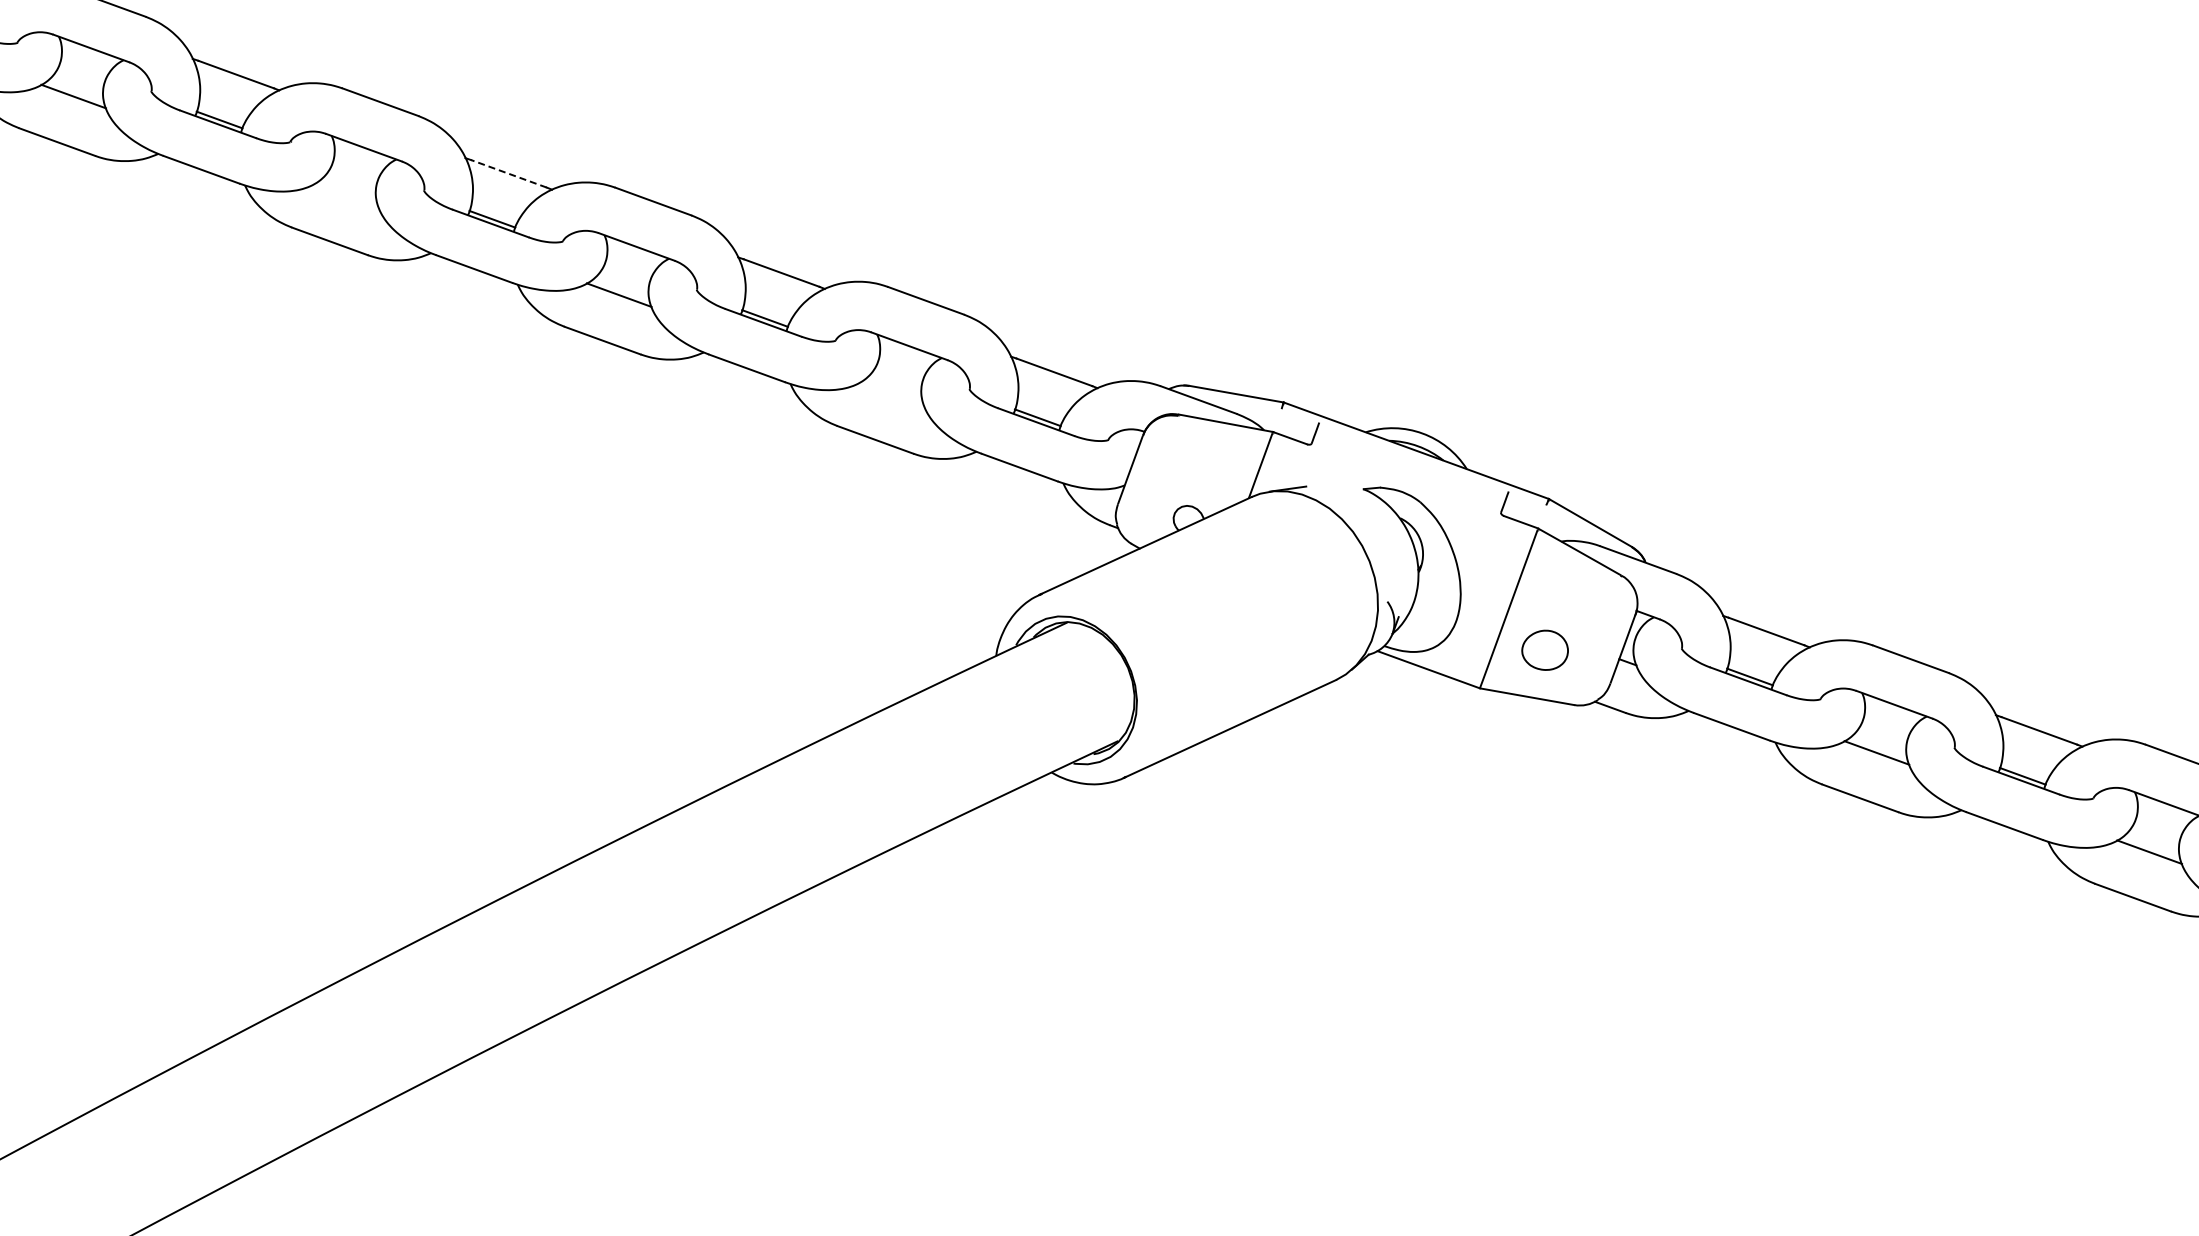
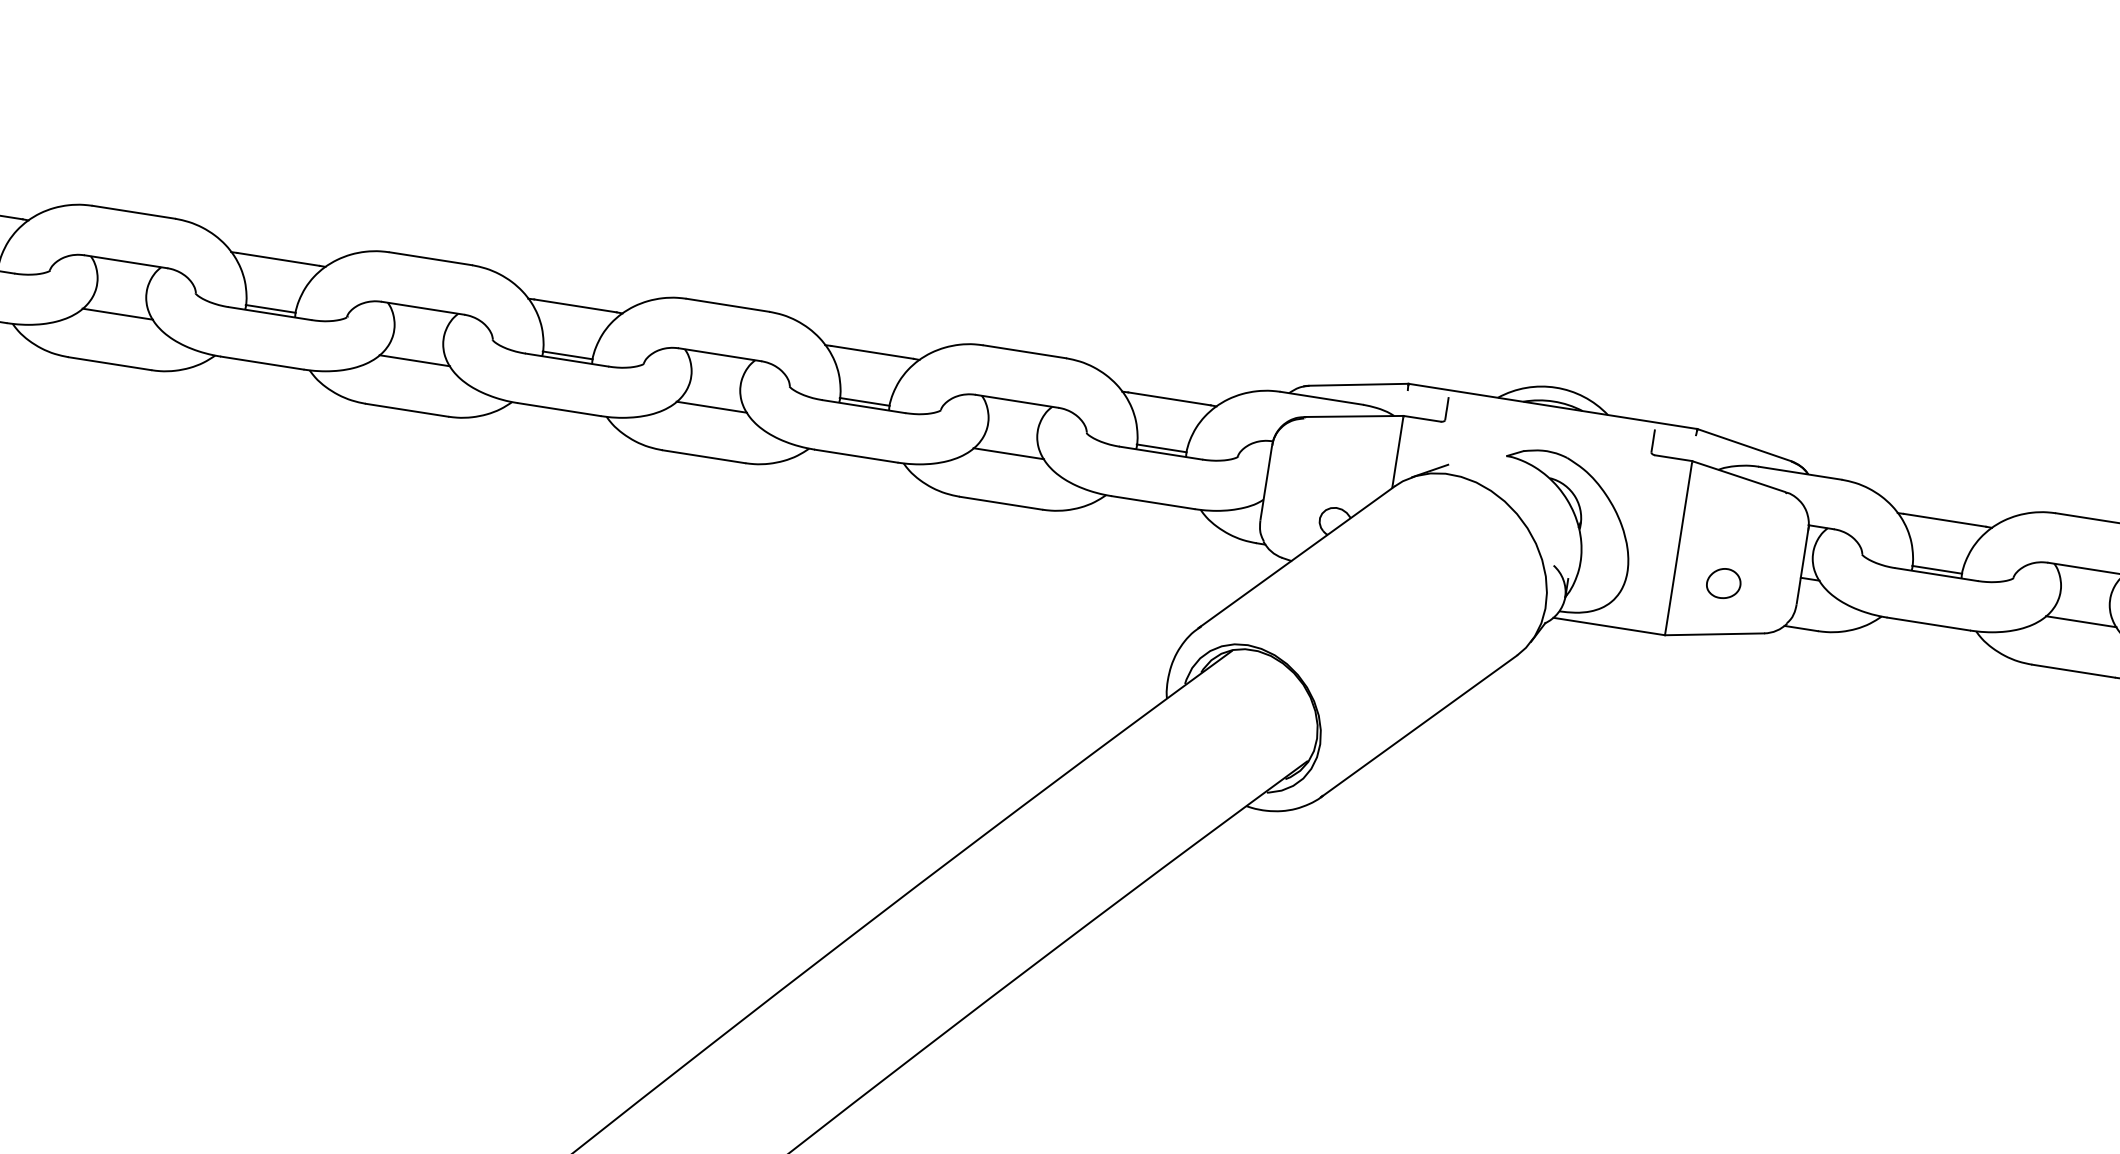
line: (508, 173) -> (575, 305), dashed -> solid
line: (346, 195) -> (414, 360), added
line: (891, 394) -> (1008, 453), added
part: (1544, 650) -> (1723, 583), size x0.71

